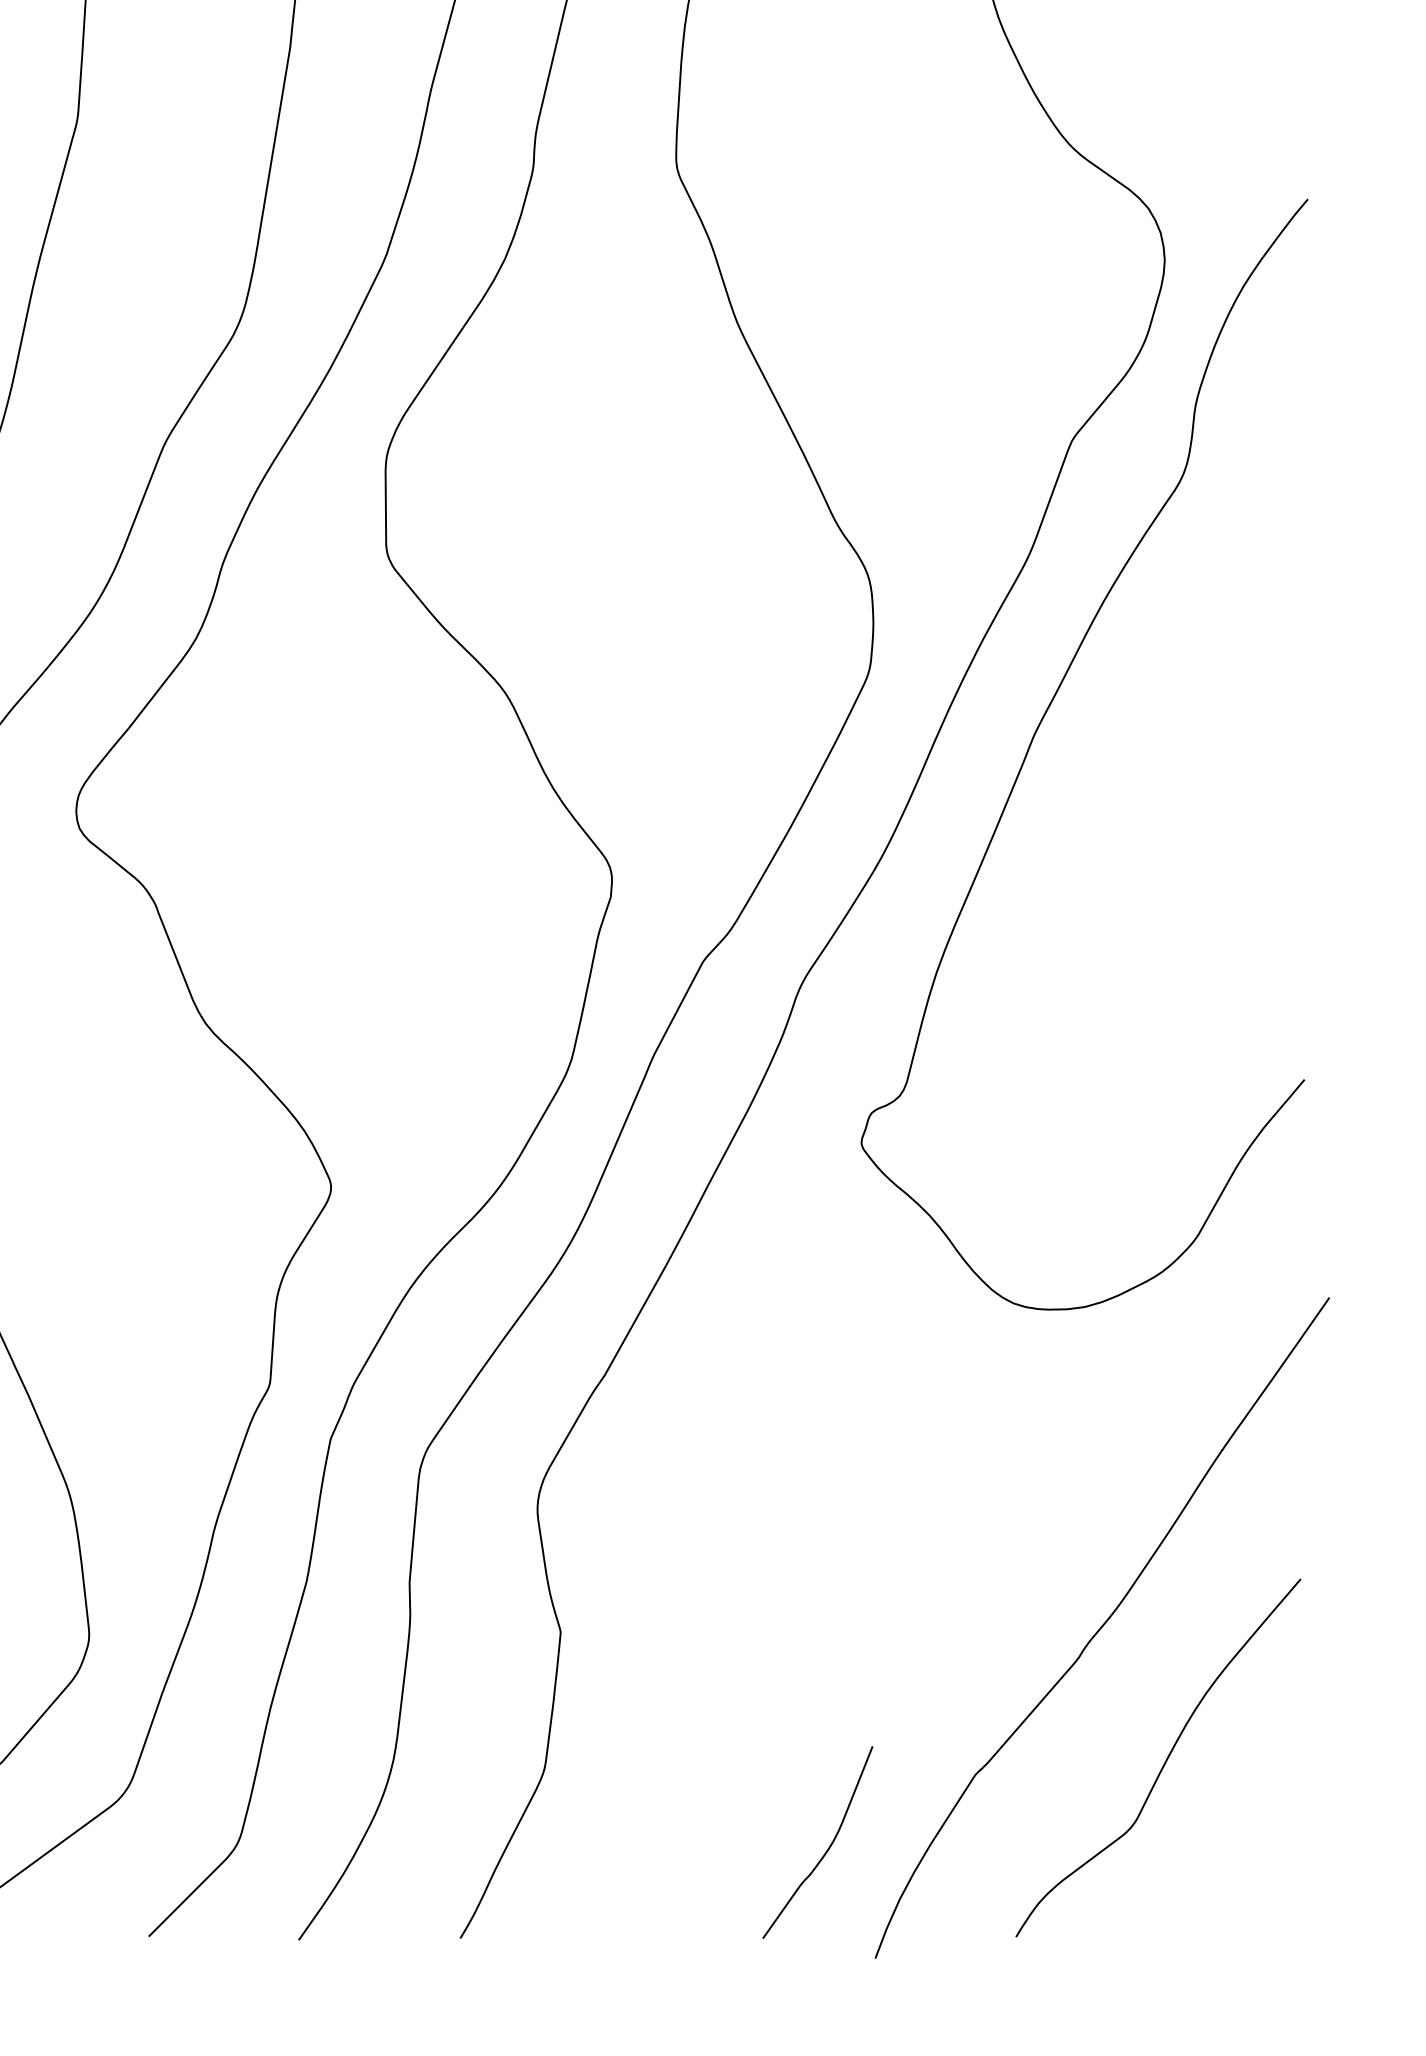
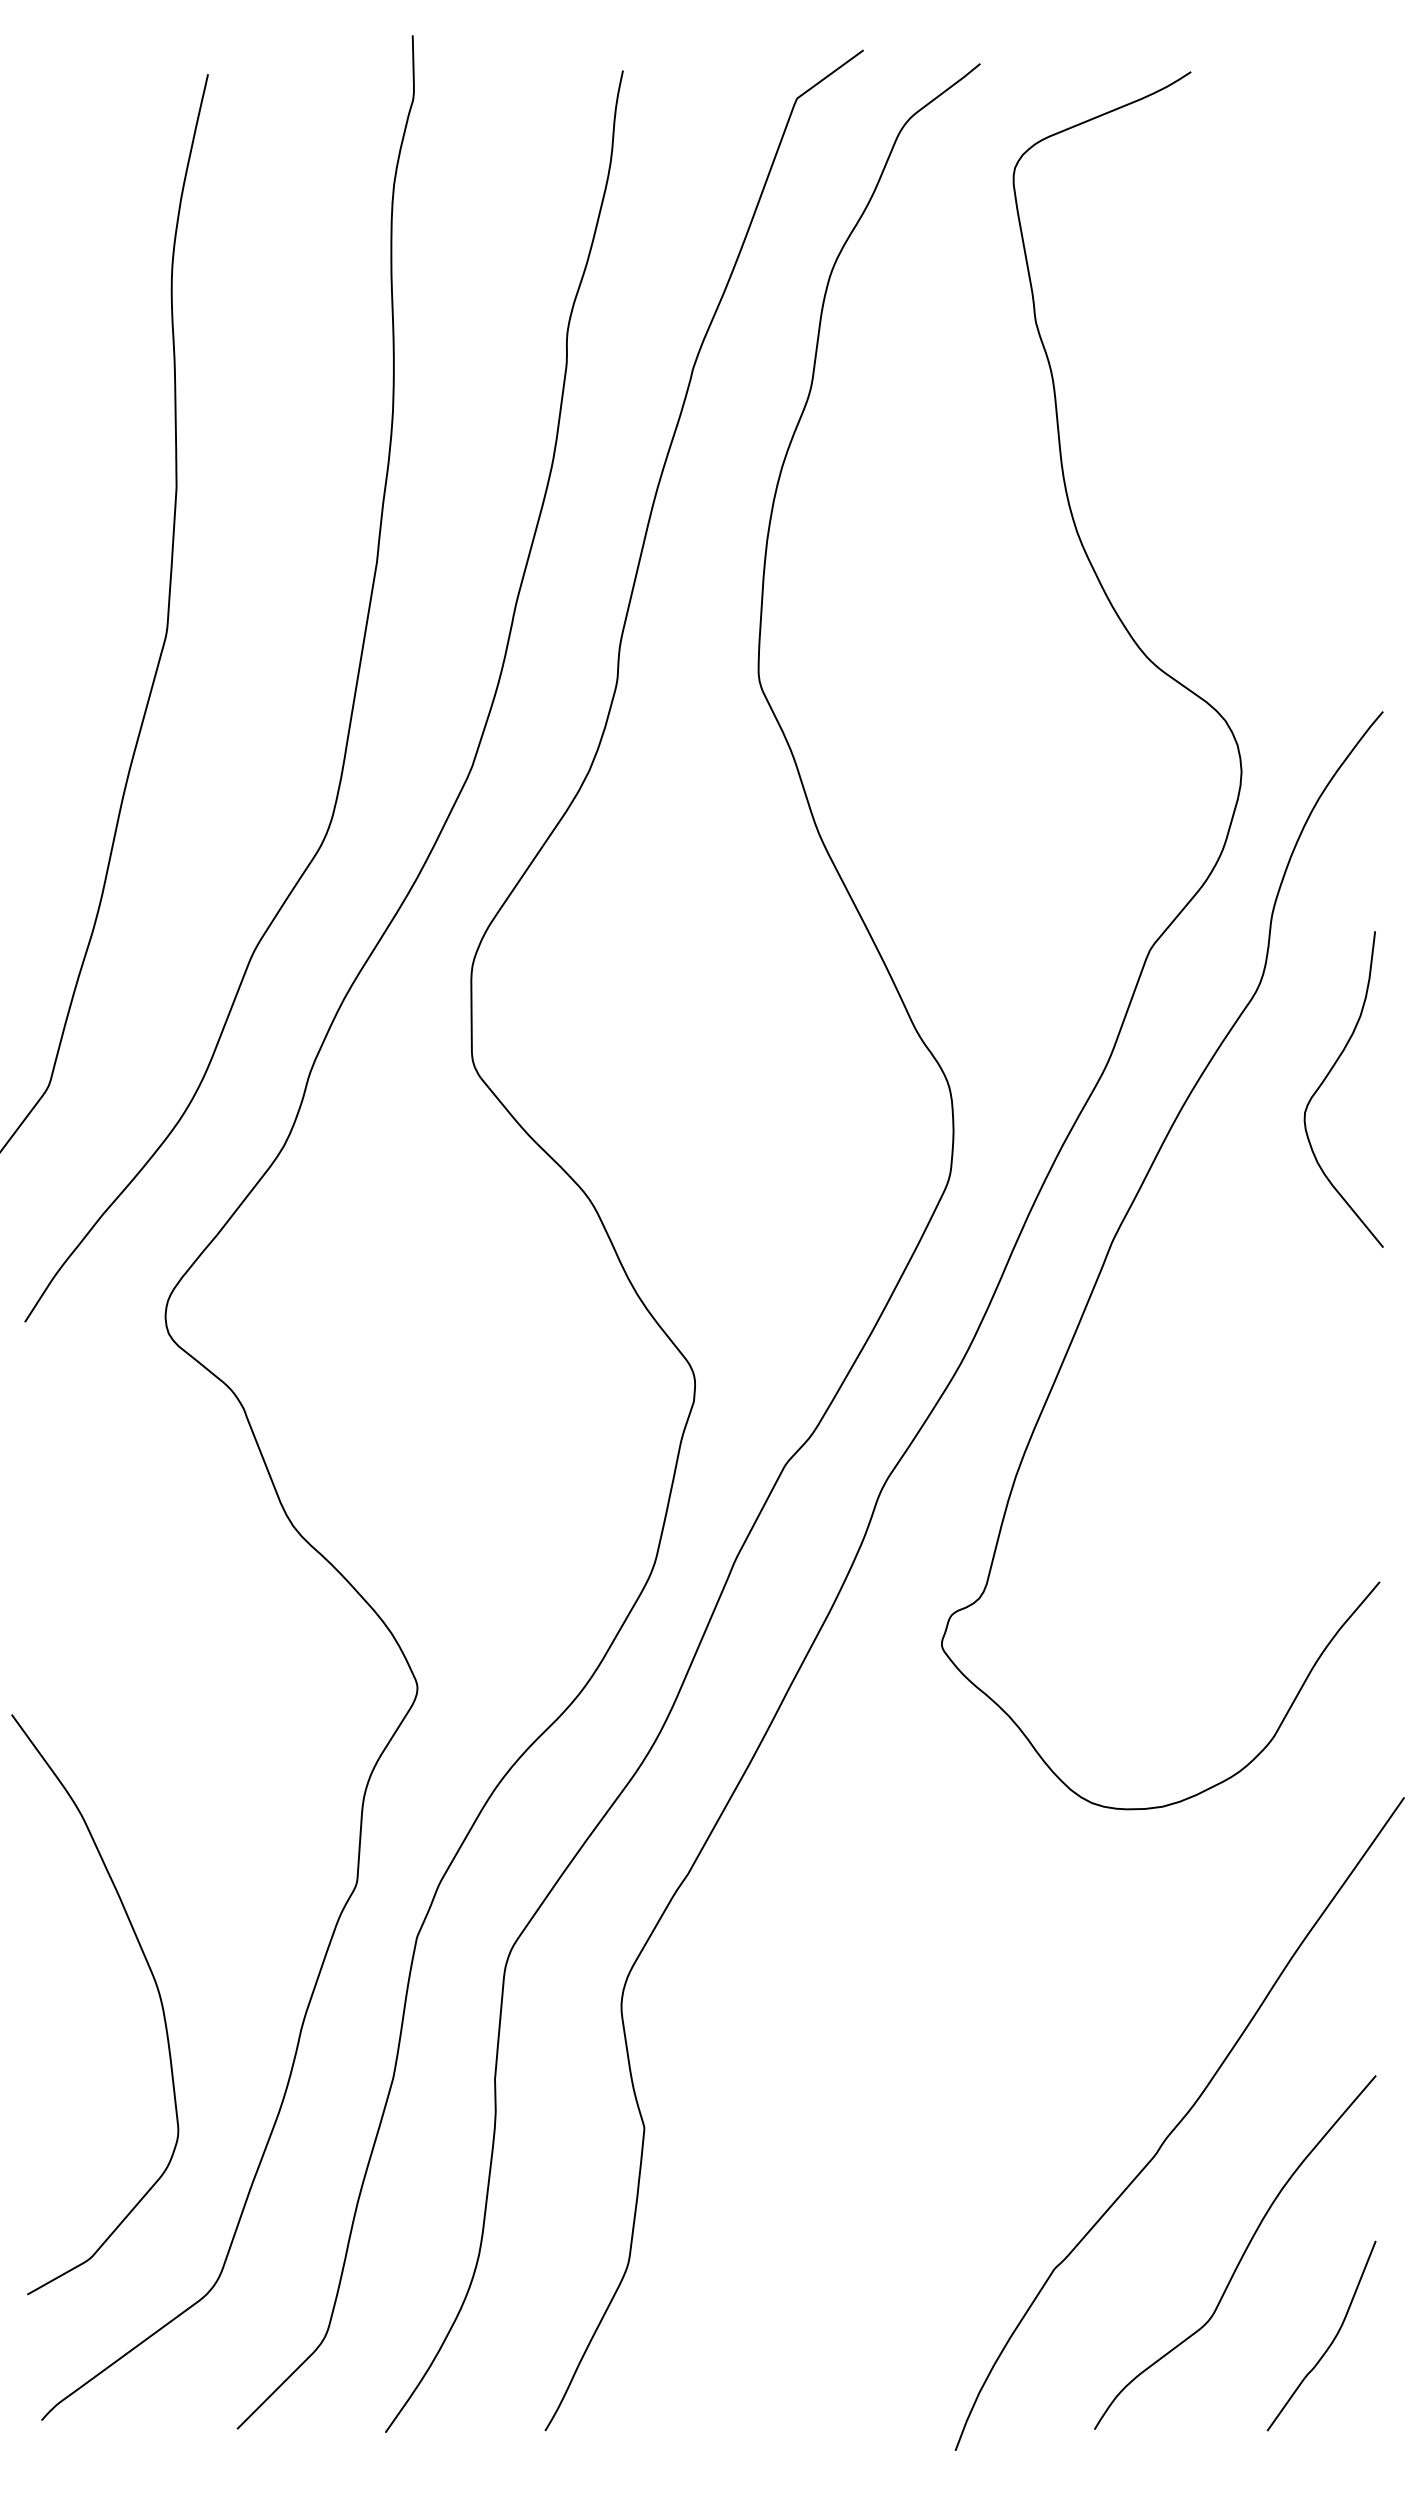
curve: (1250, 570) -> (1326, 1078), added
curve: (827, 1848) -> (1331, 2341), moved

